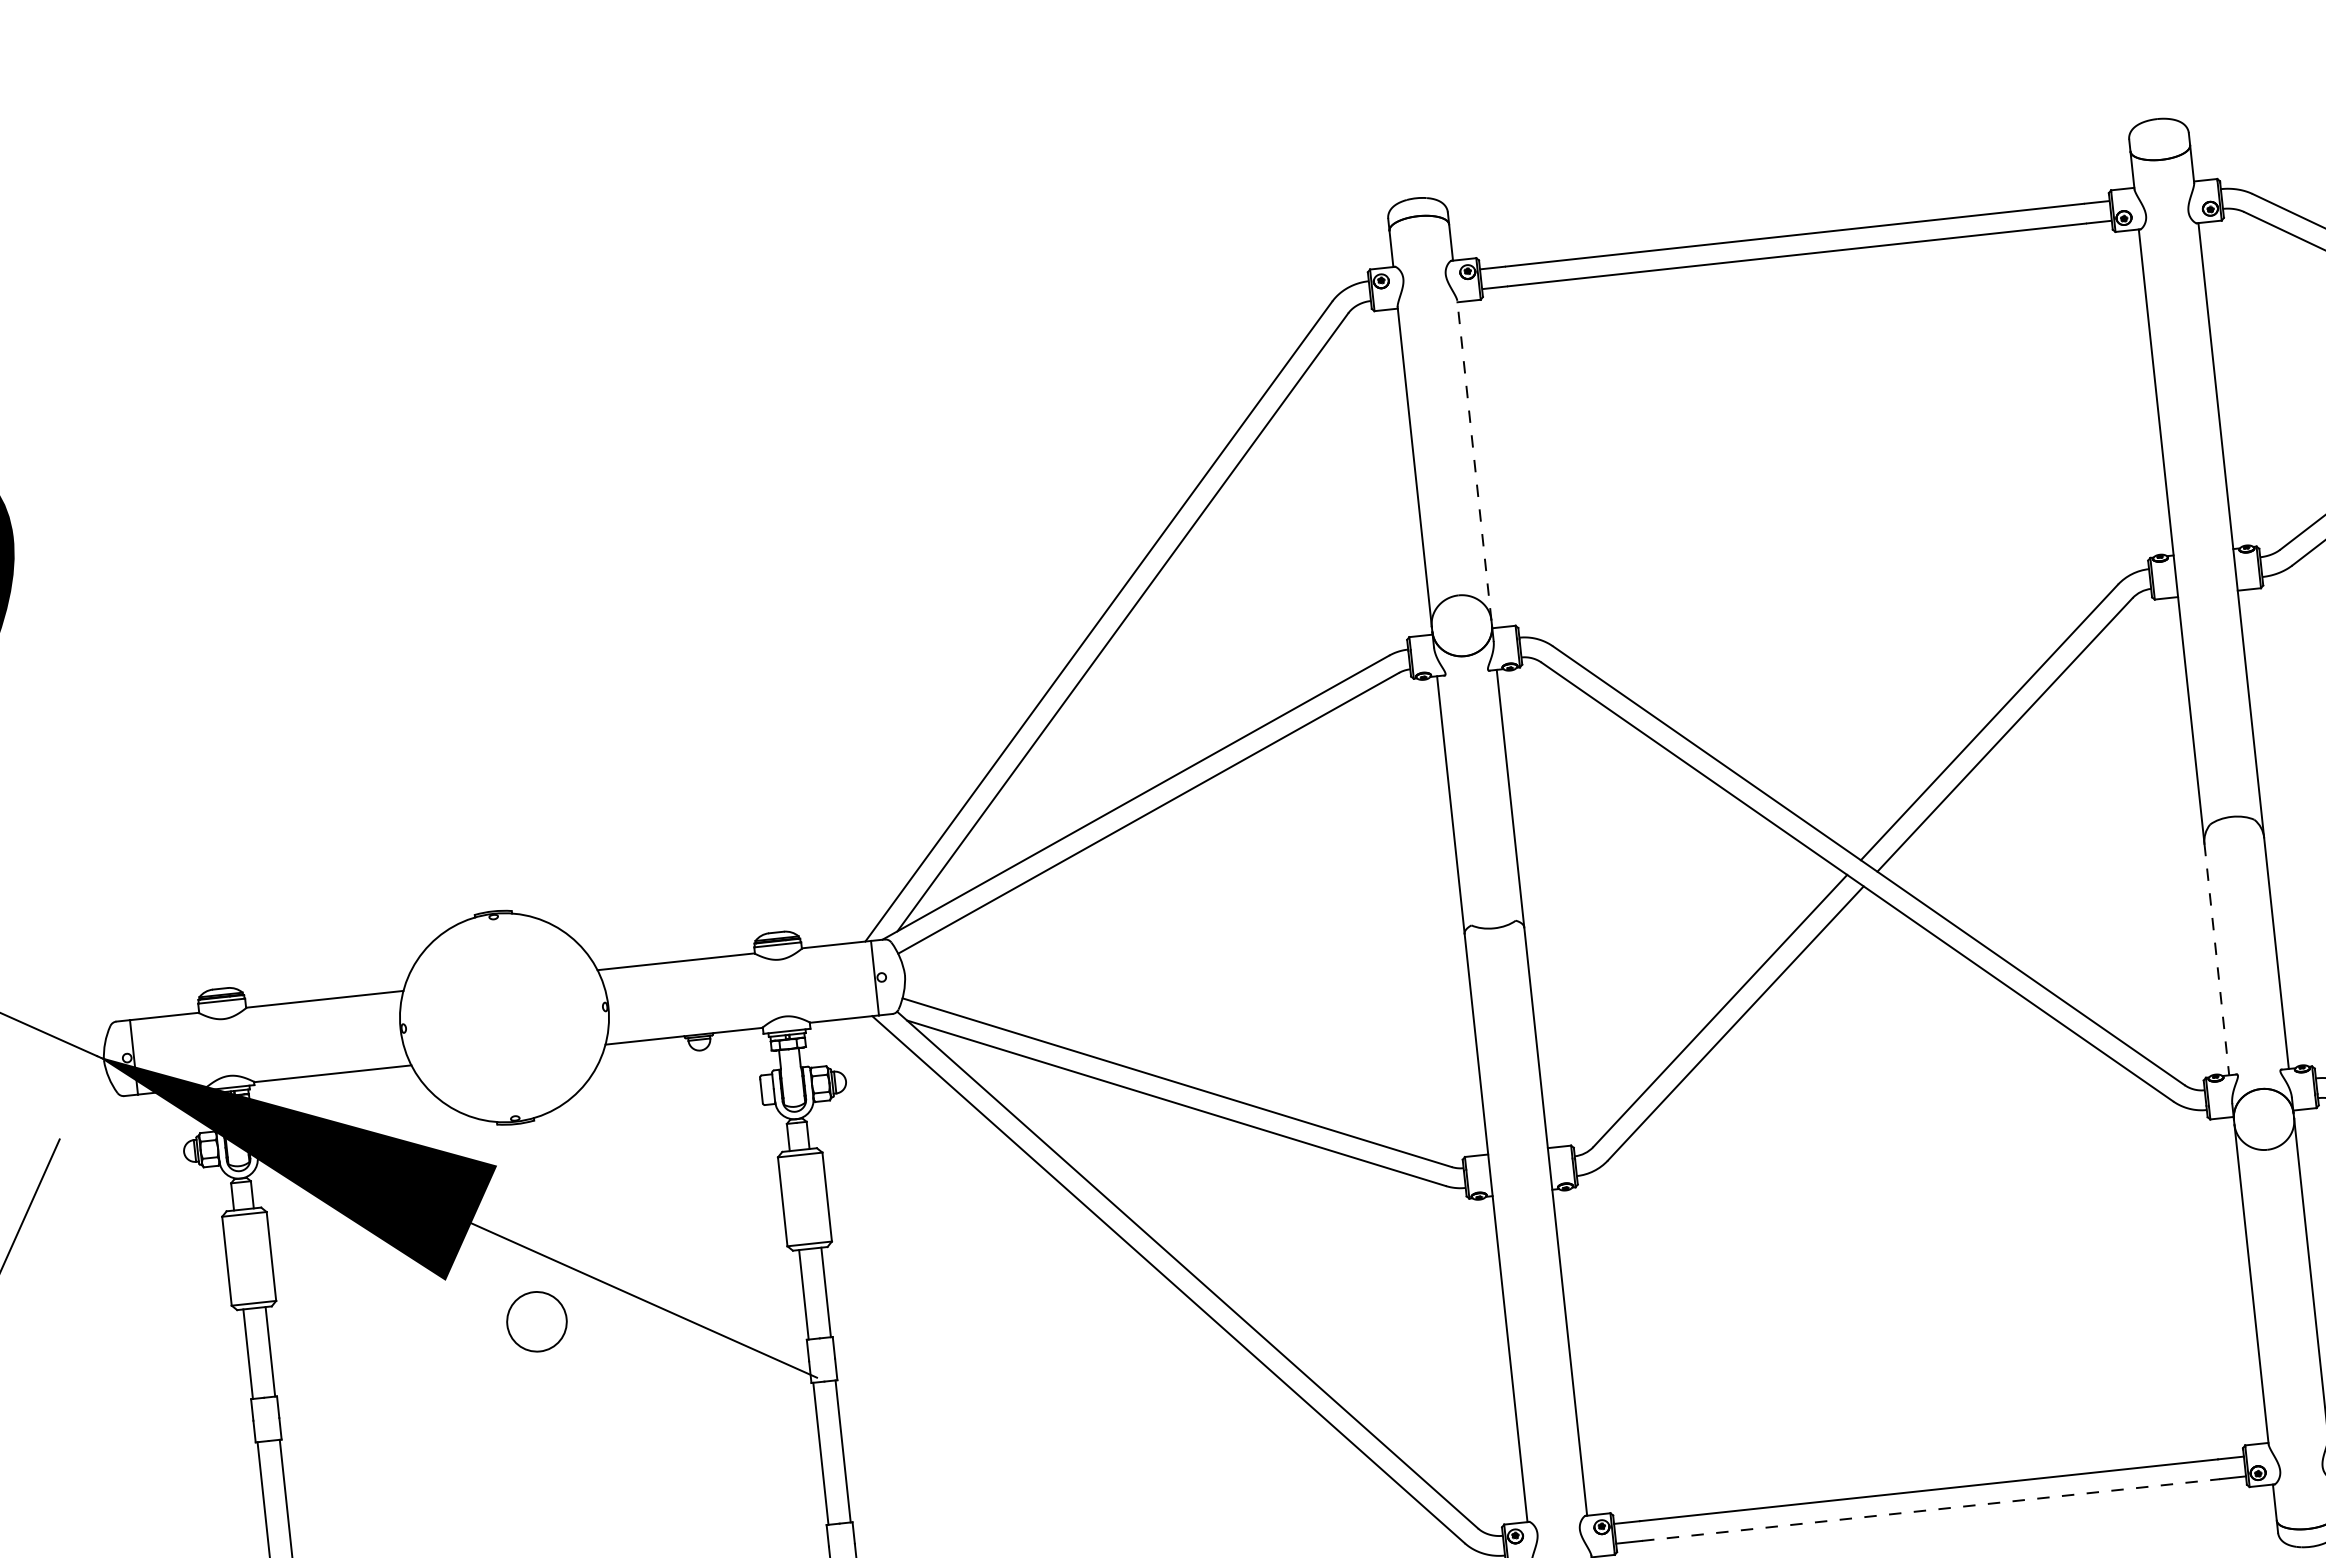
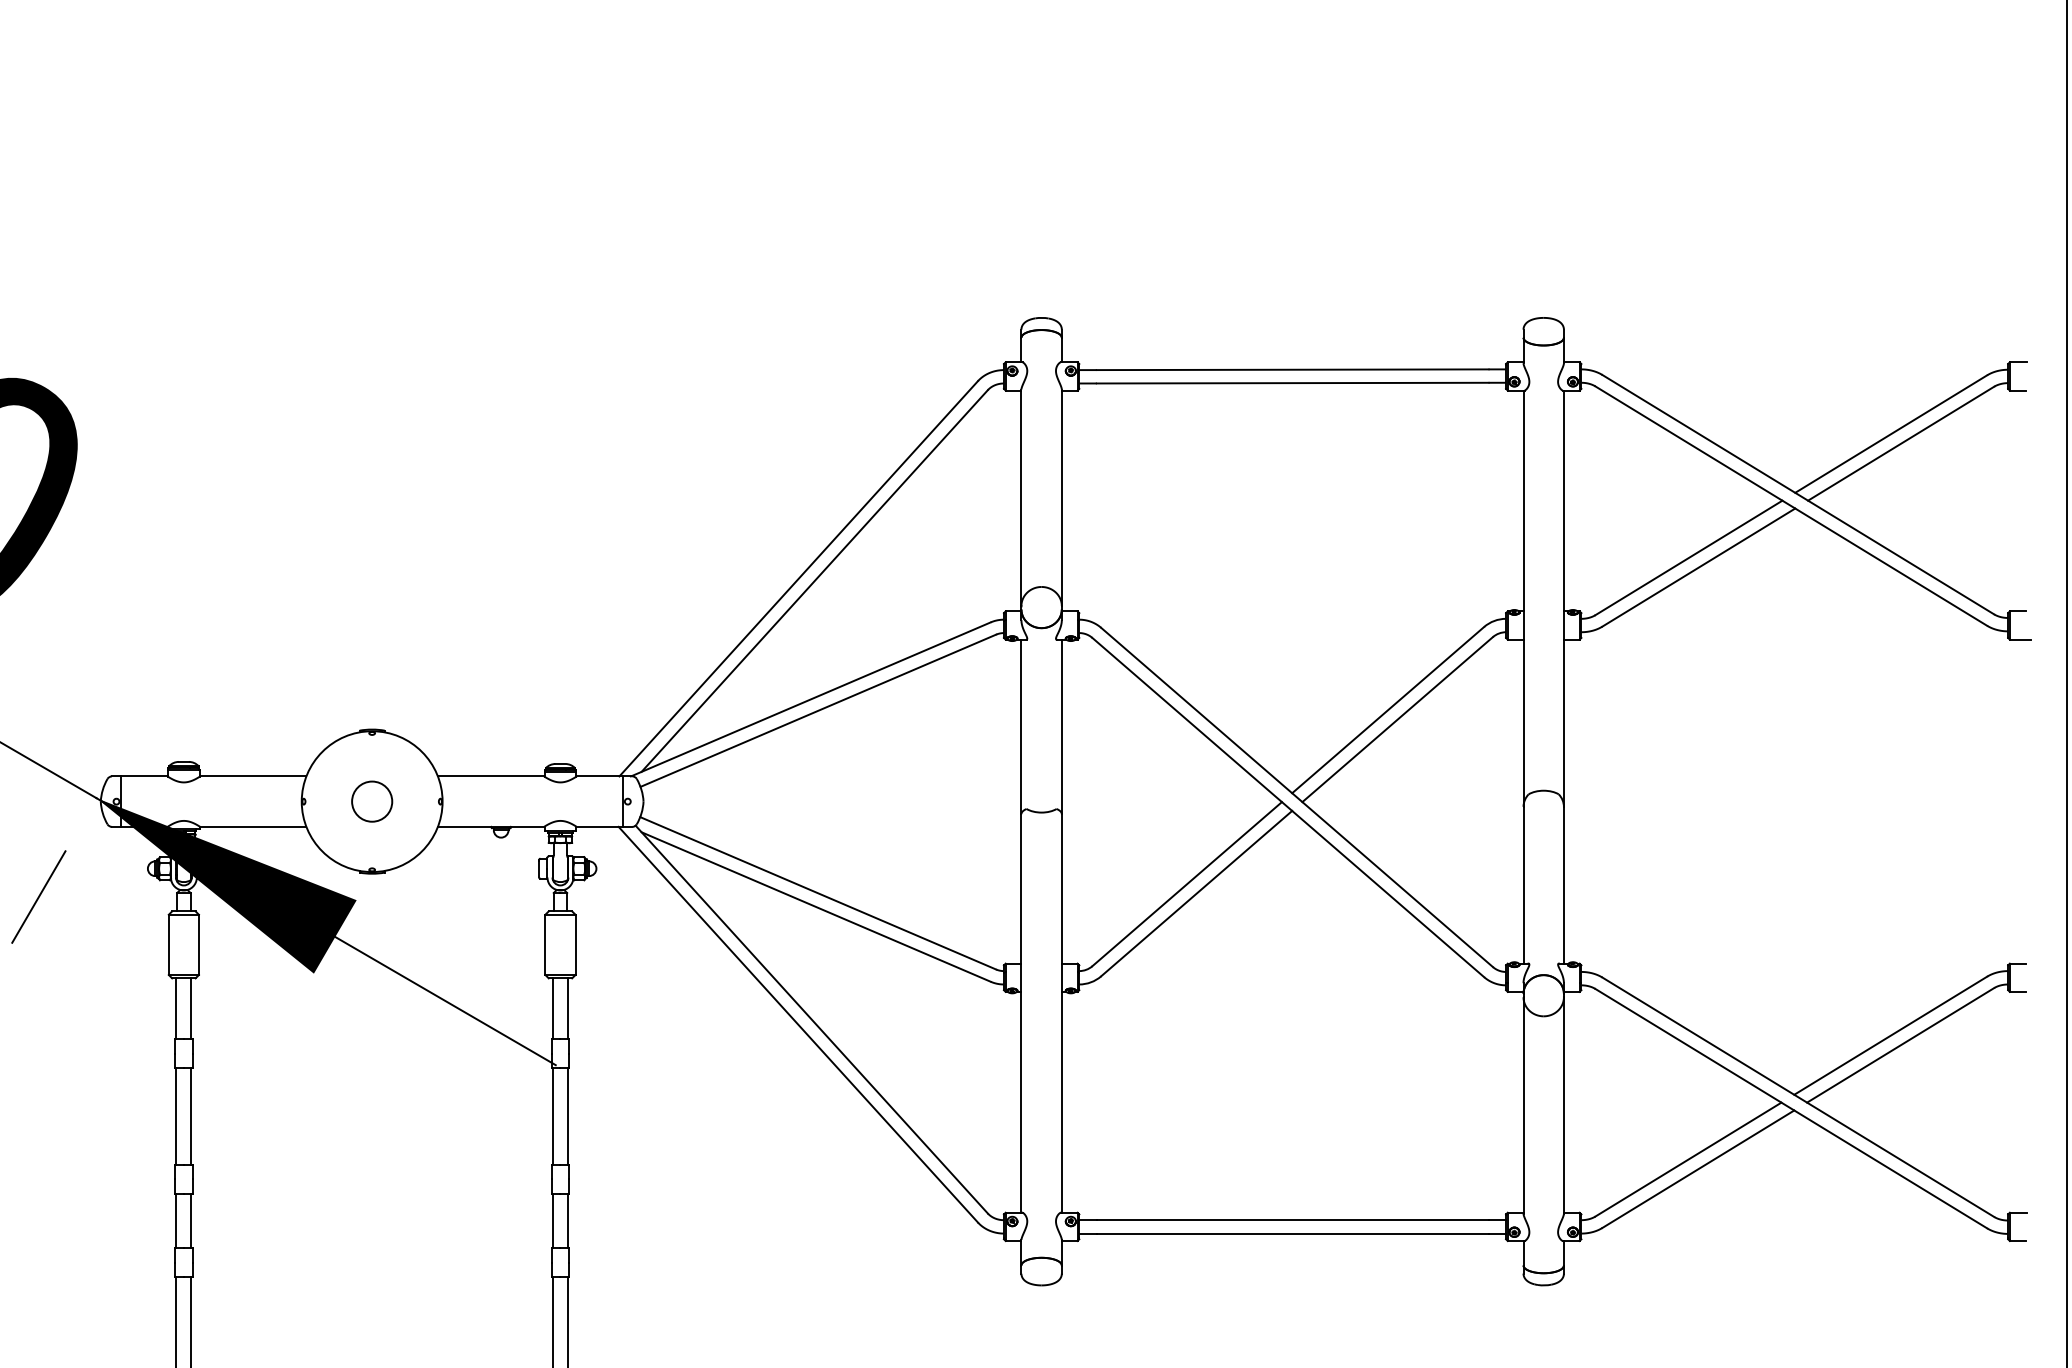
line: (1473, 460) -> (1061, 497), dashed -> solid
line: (2216, 959) -> (1523, 885), dashed -> solid
circle: (537, 1321) -> (372, 801), moved
line: (1930, 1509) -> (1292, 1233), dashed -> solid

